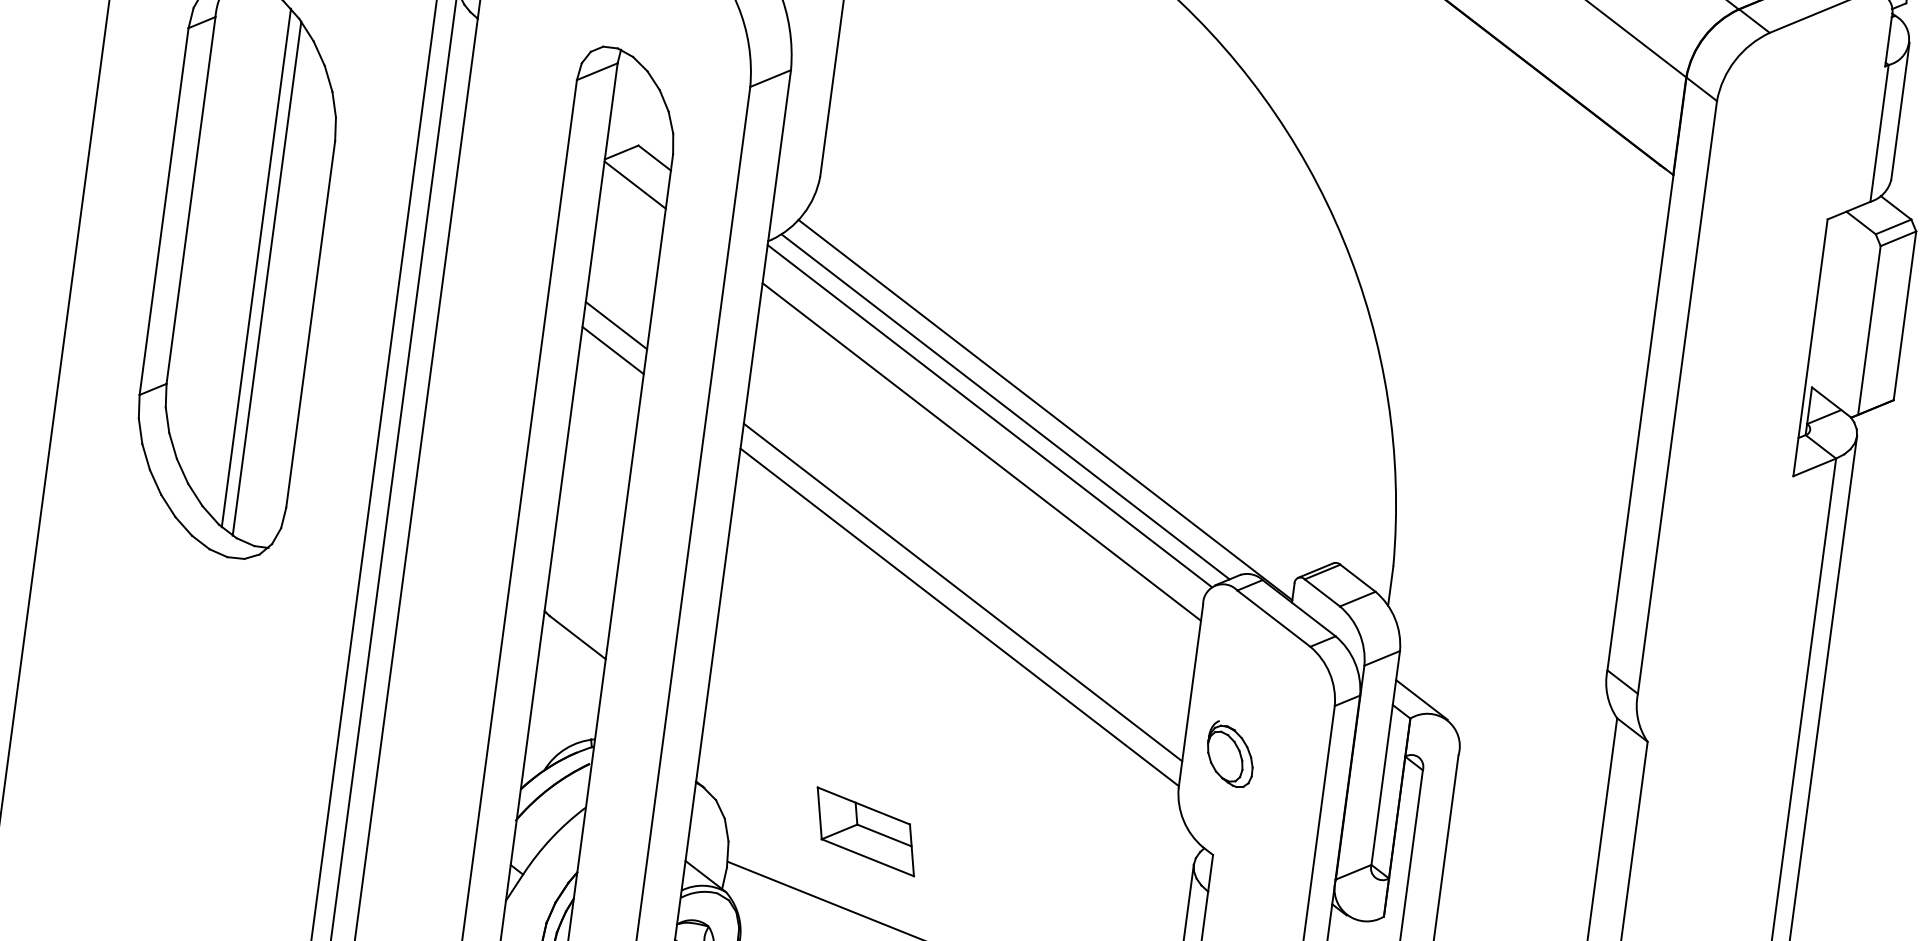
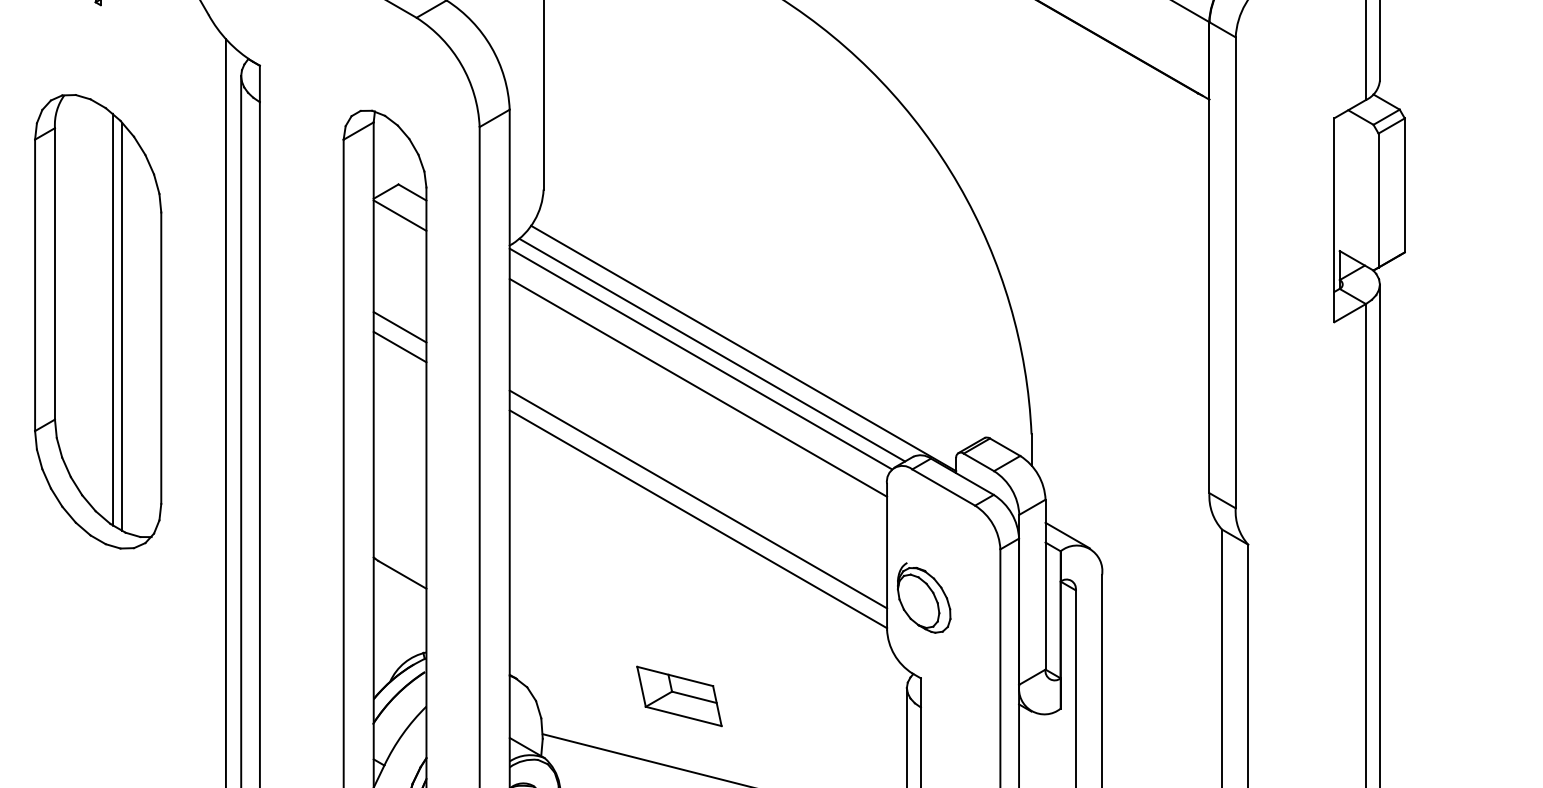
part: (1229, 753) -> (923, 597), size x1.4
part: (865, 831) -> (679, 696), moved

